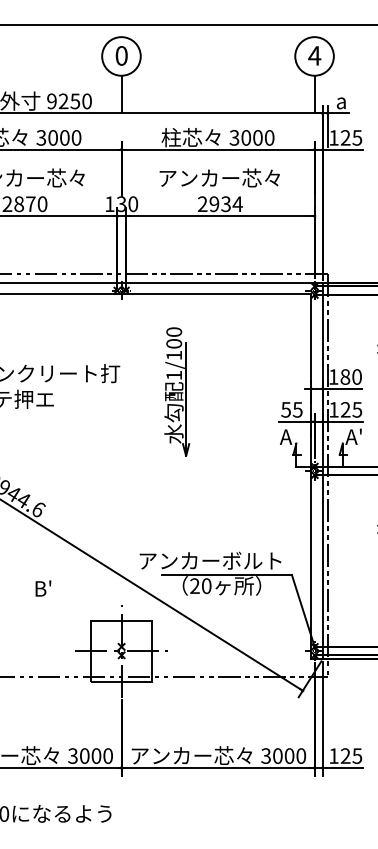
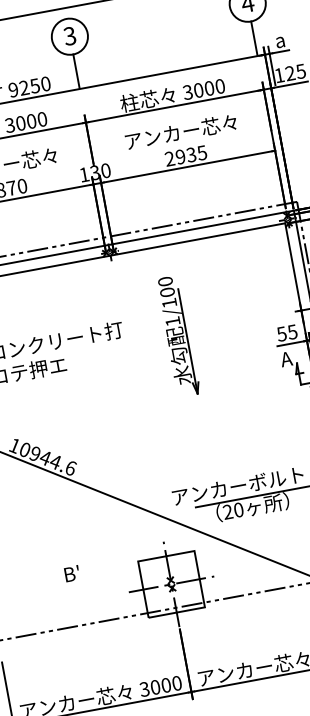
text: (121, 55) -> (69, 35), 0 -> 3
text: (237, 204) -> (202, 153), 2934 -> 2935
text: (43, 588) -> (72, 573), moved

